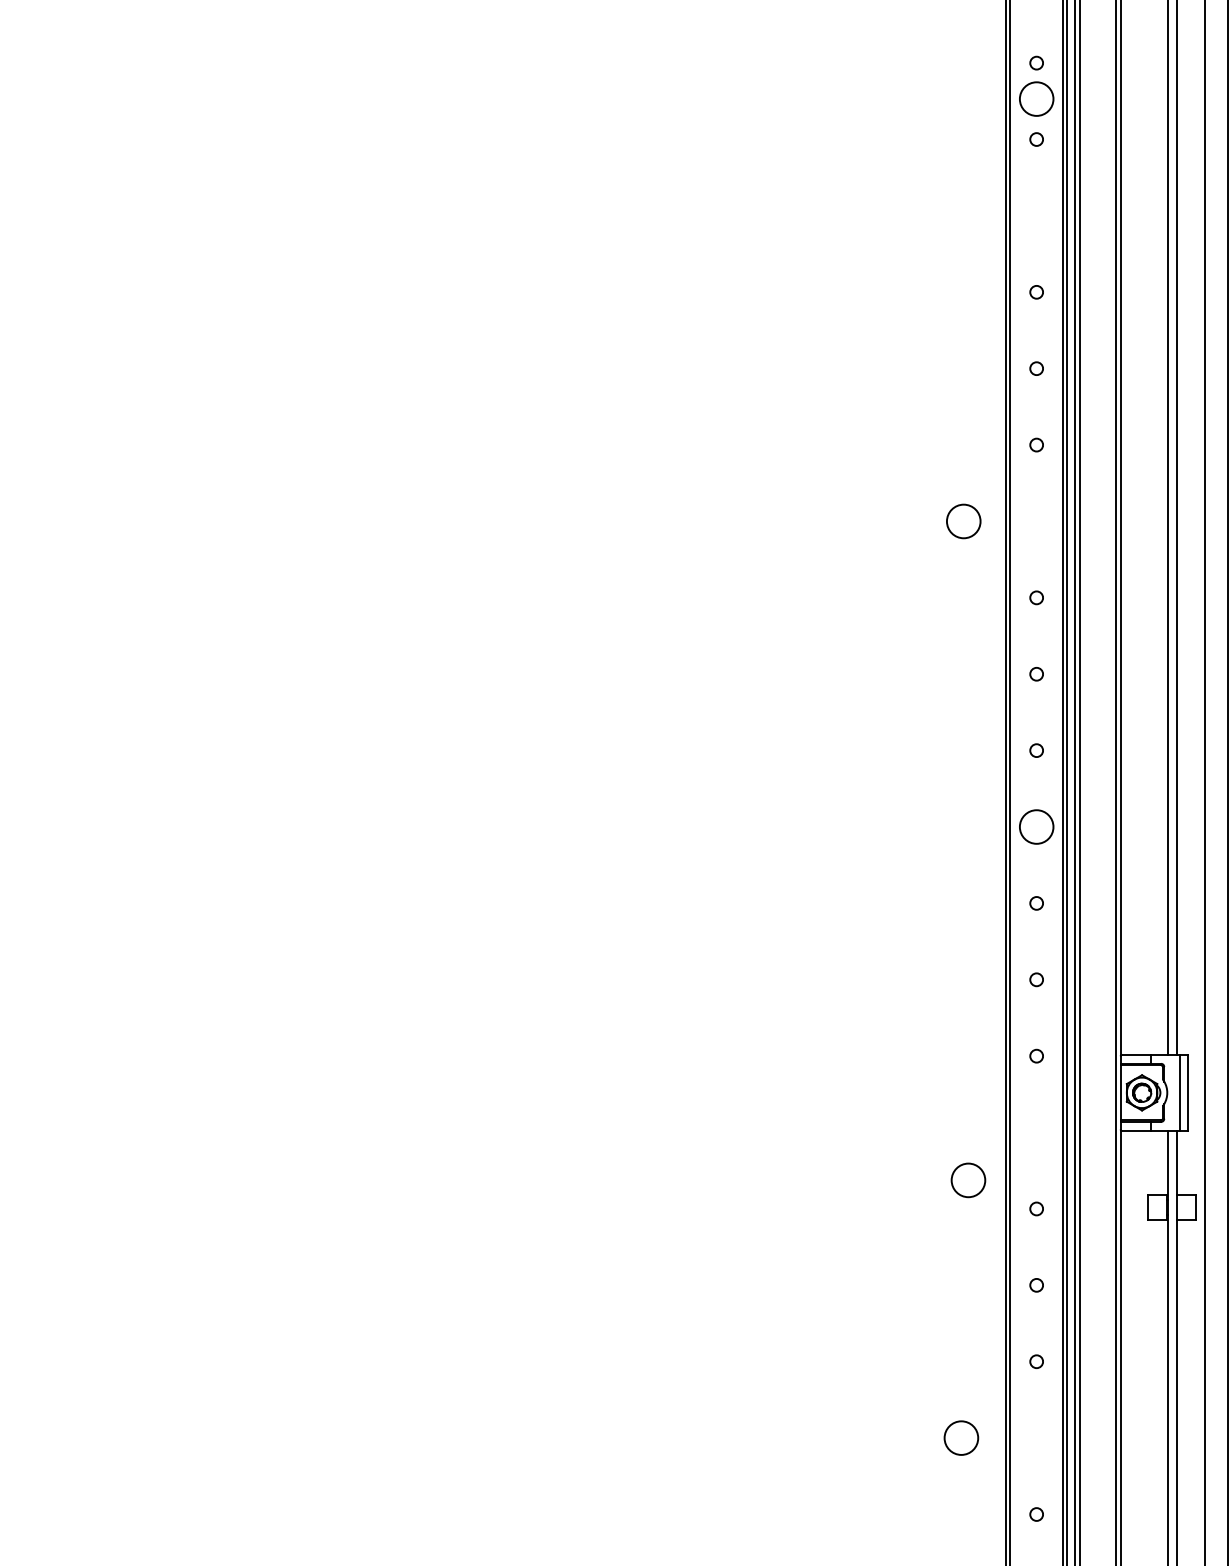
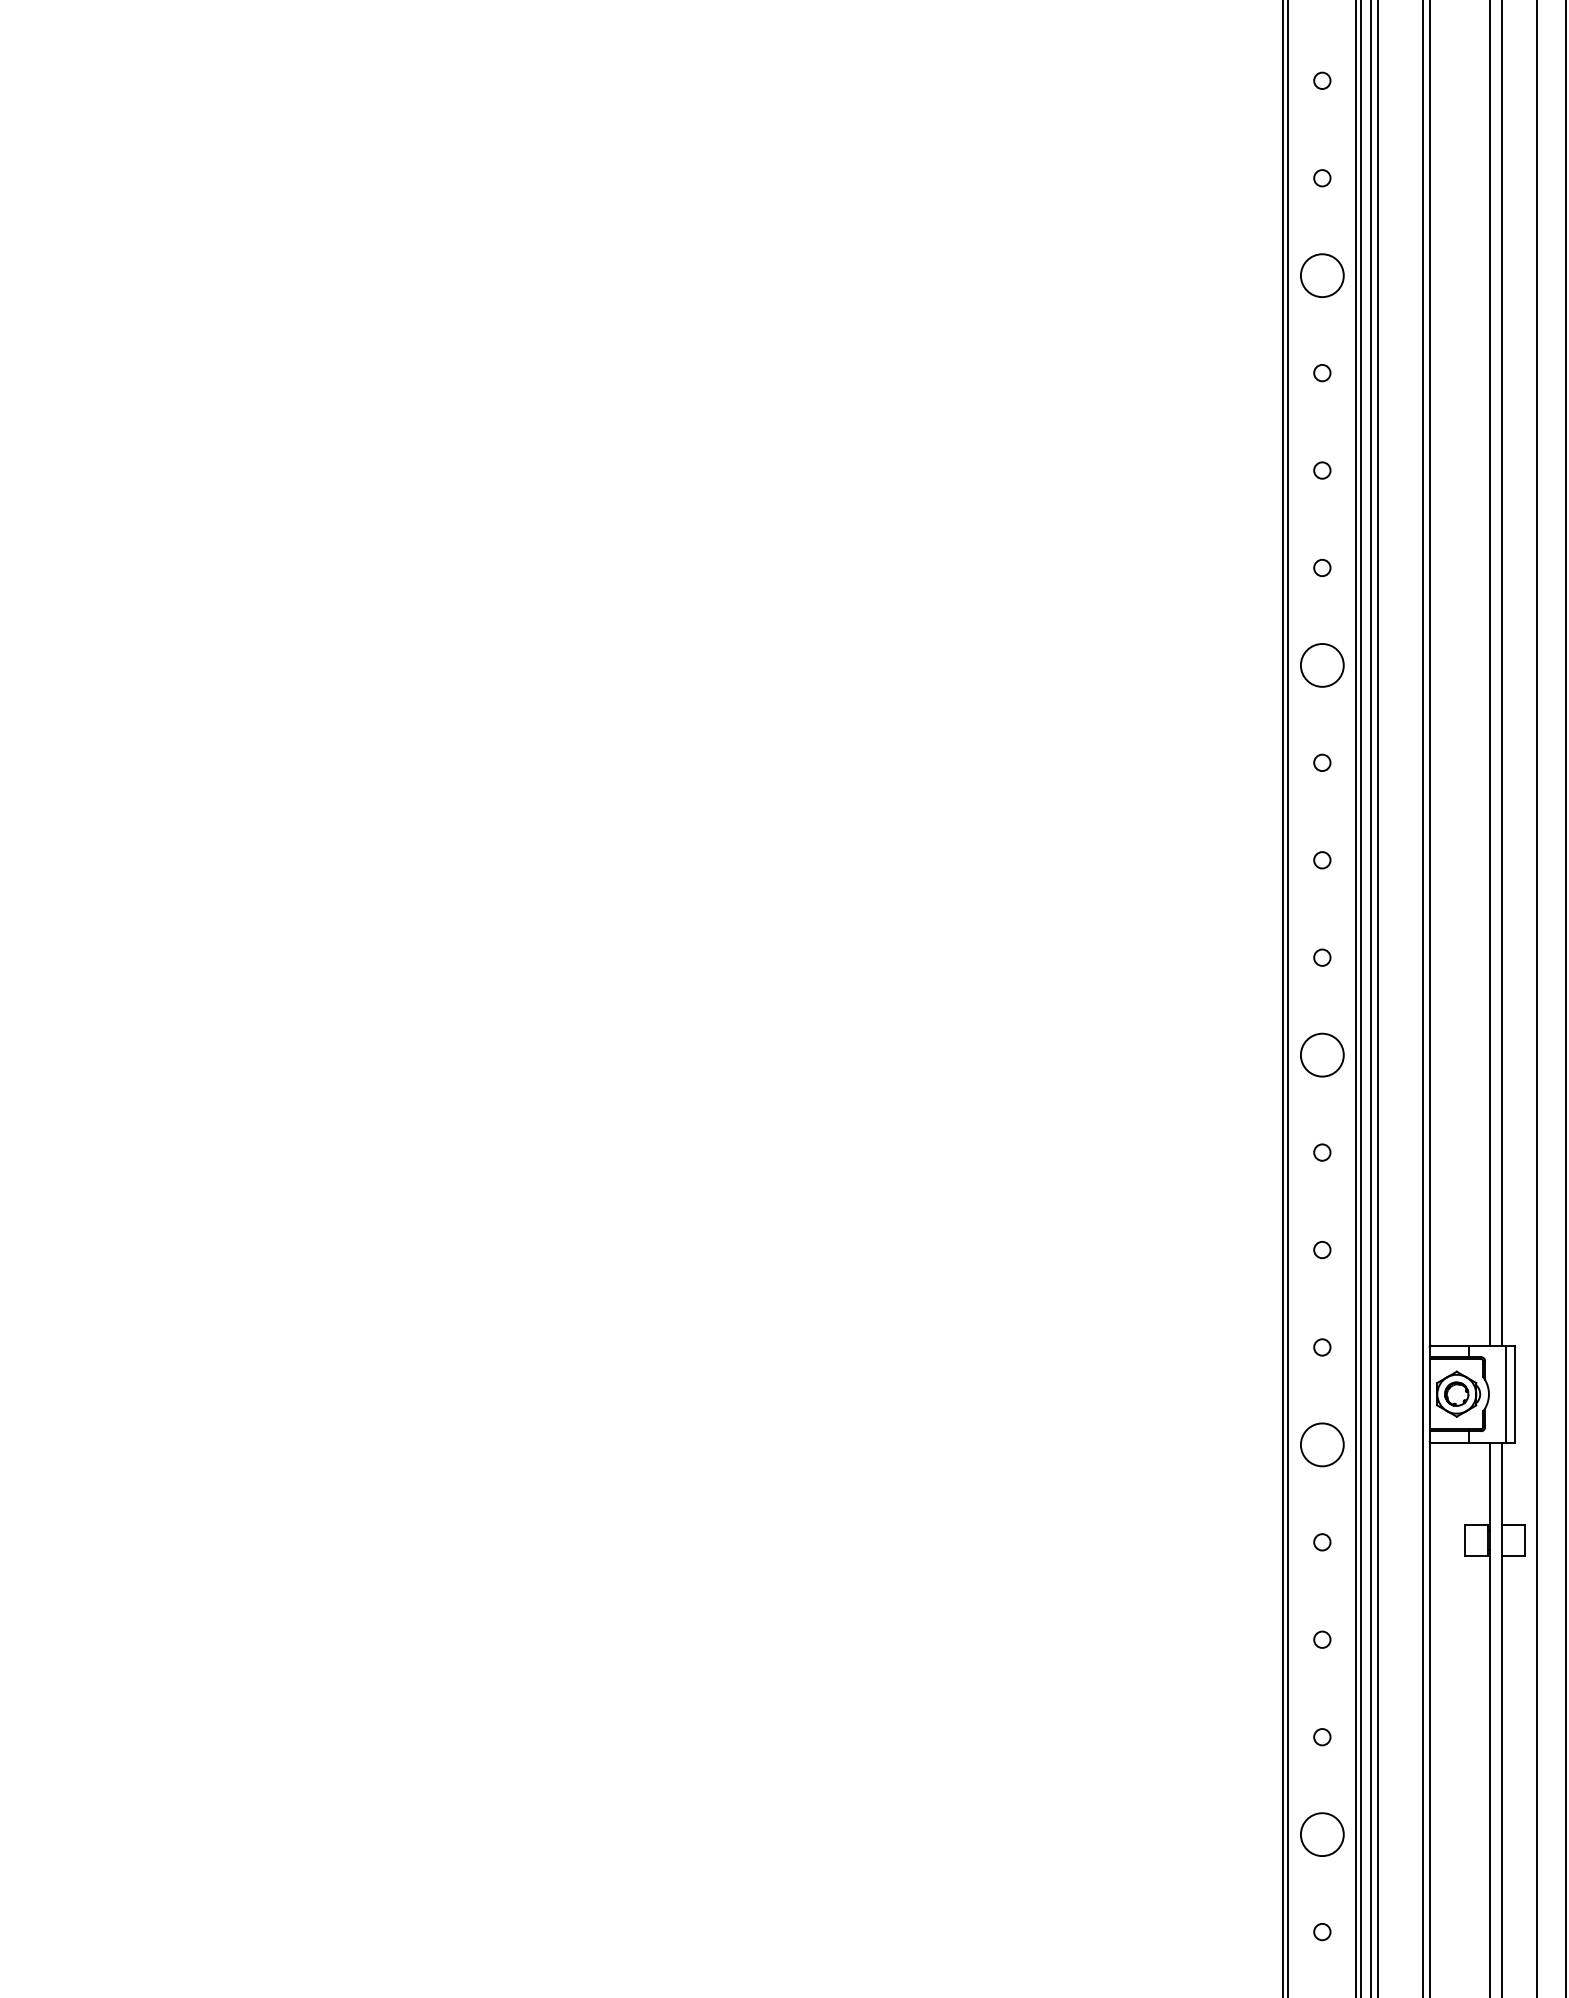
circle: (1036, 98) -> (1322, 275), moved
circle: (963, 521) -> (1322, 665), moved
circle: (968, 1180) -> (1322, 1444), moved
circle: (961, 1438) -> (1322, 1834), moved

